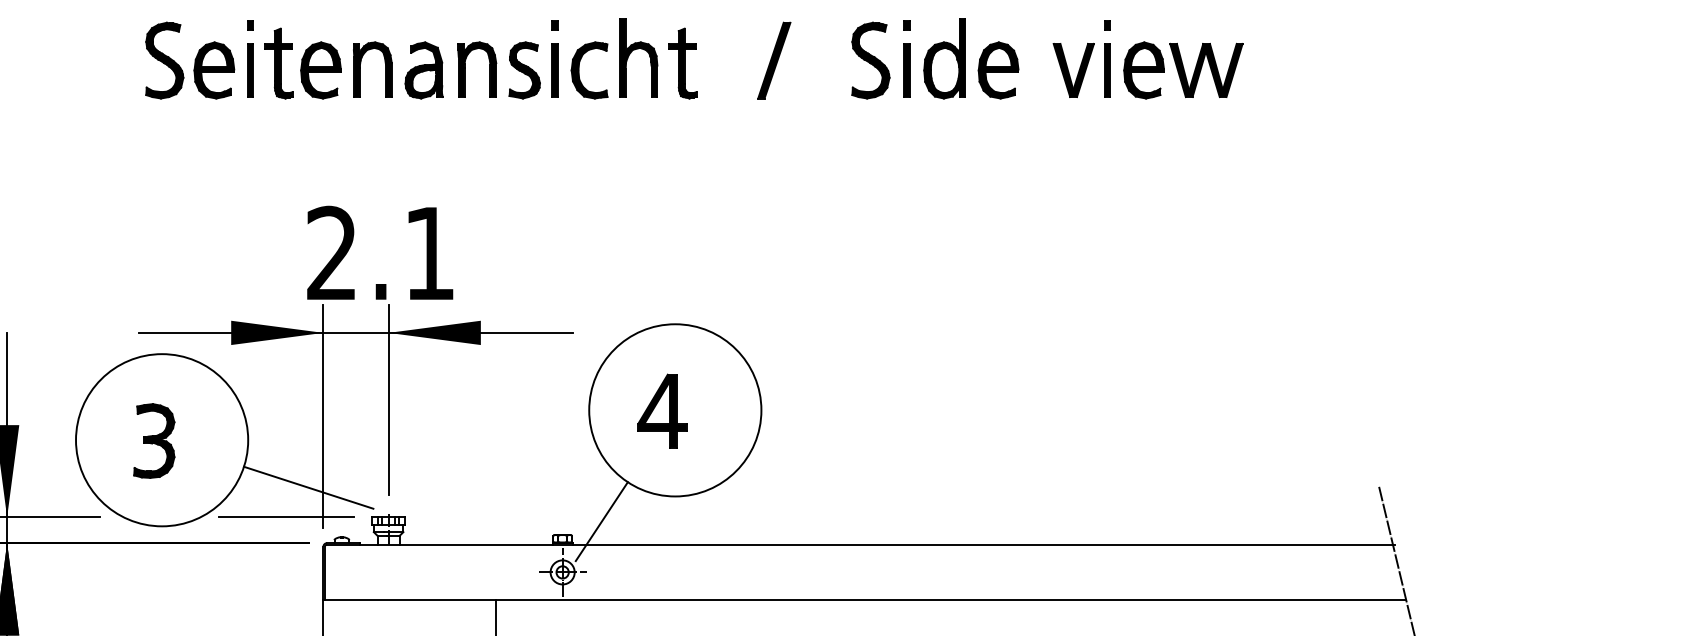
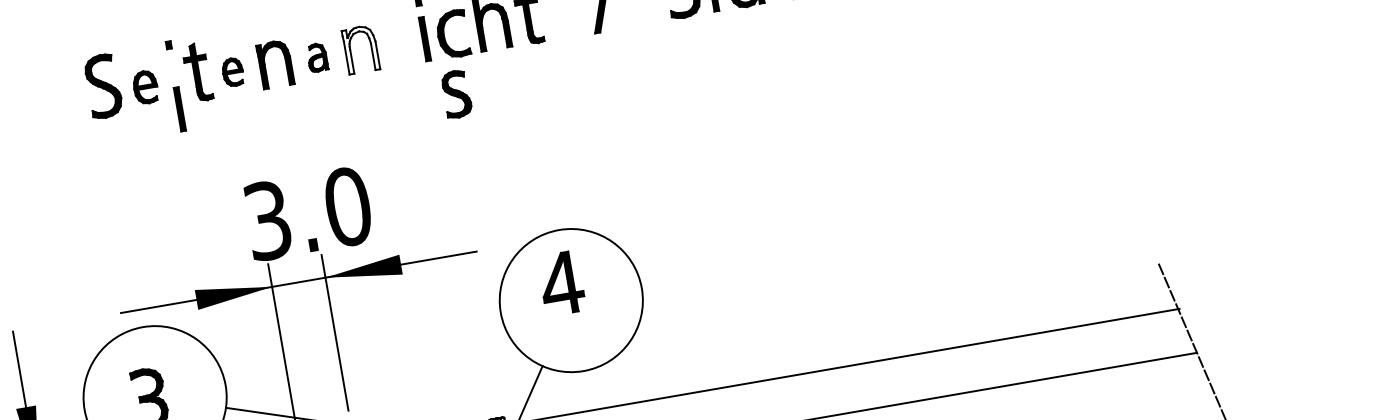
fill: (477, 69) -> (361, 49), removed
part: (214, 70) -> (145, 87), size x0.7
part: (250, 70) -> (179, 109), moved
part: (320, 70) -> (232, 72), size x0.6
part: (423, 70) -> (316, 57), size x0.6
part: (524, 70) -> (456, 94), moved
text: (381, 253) -> (308, 213), 2.1 -> 3.0
part: (662, 410) -> (561, 282), moved

